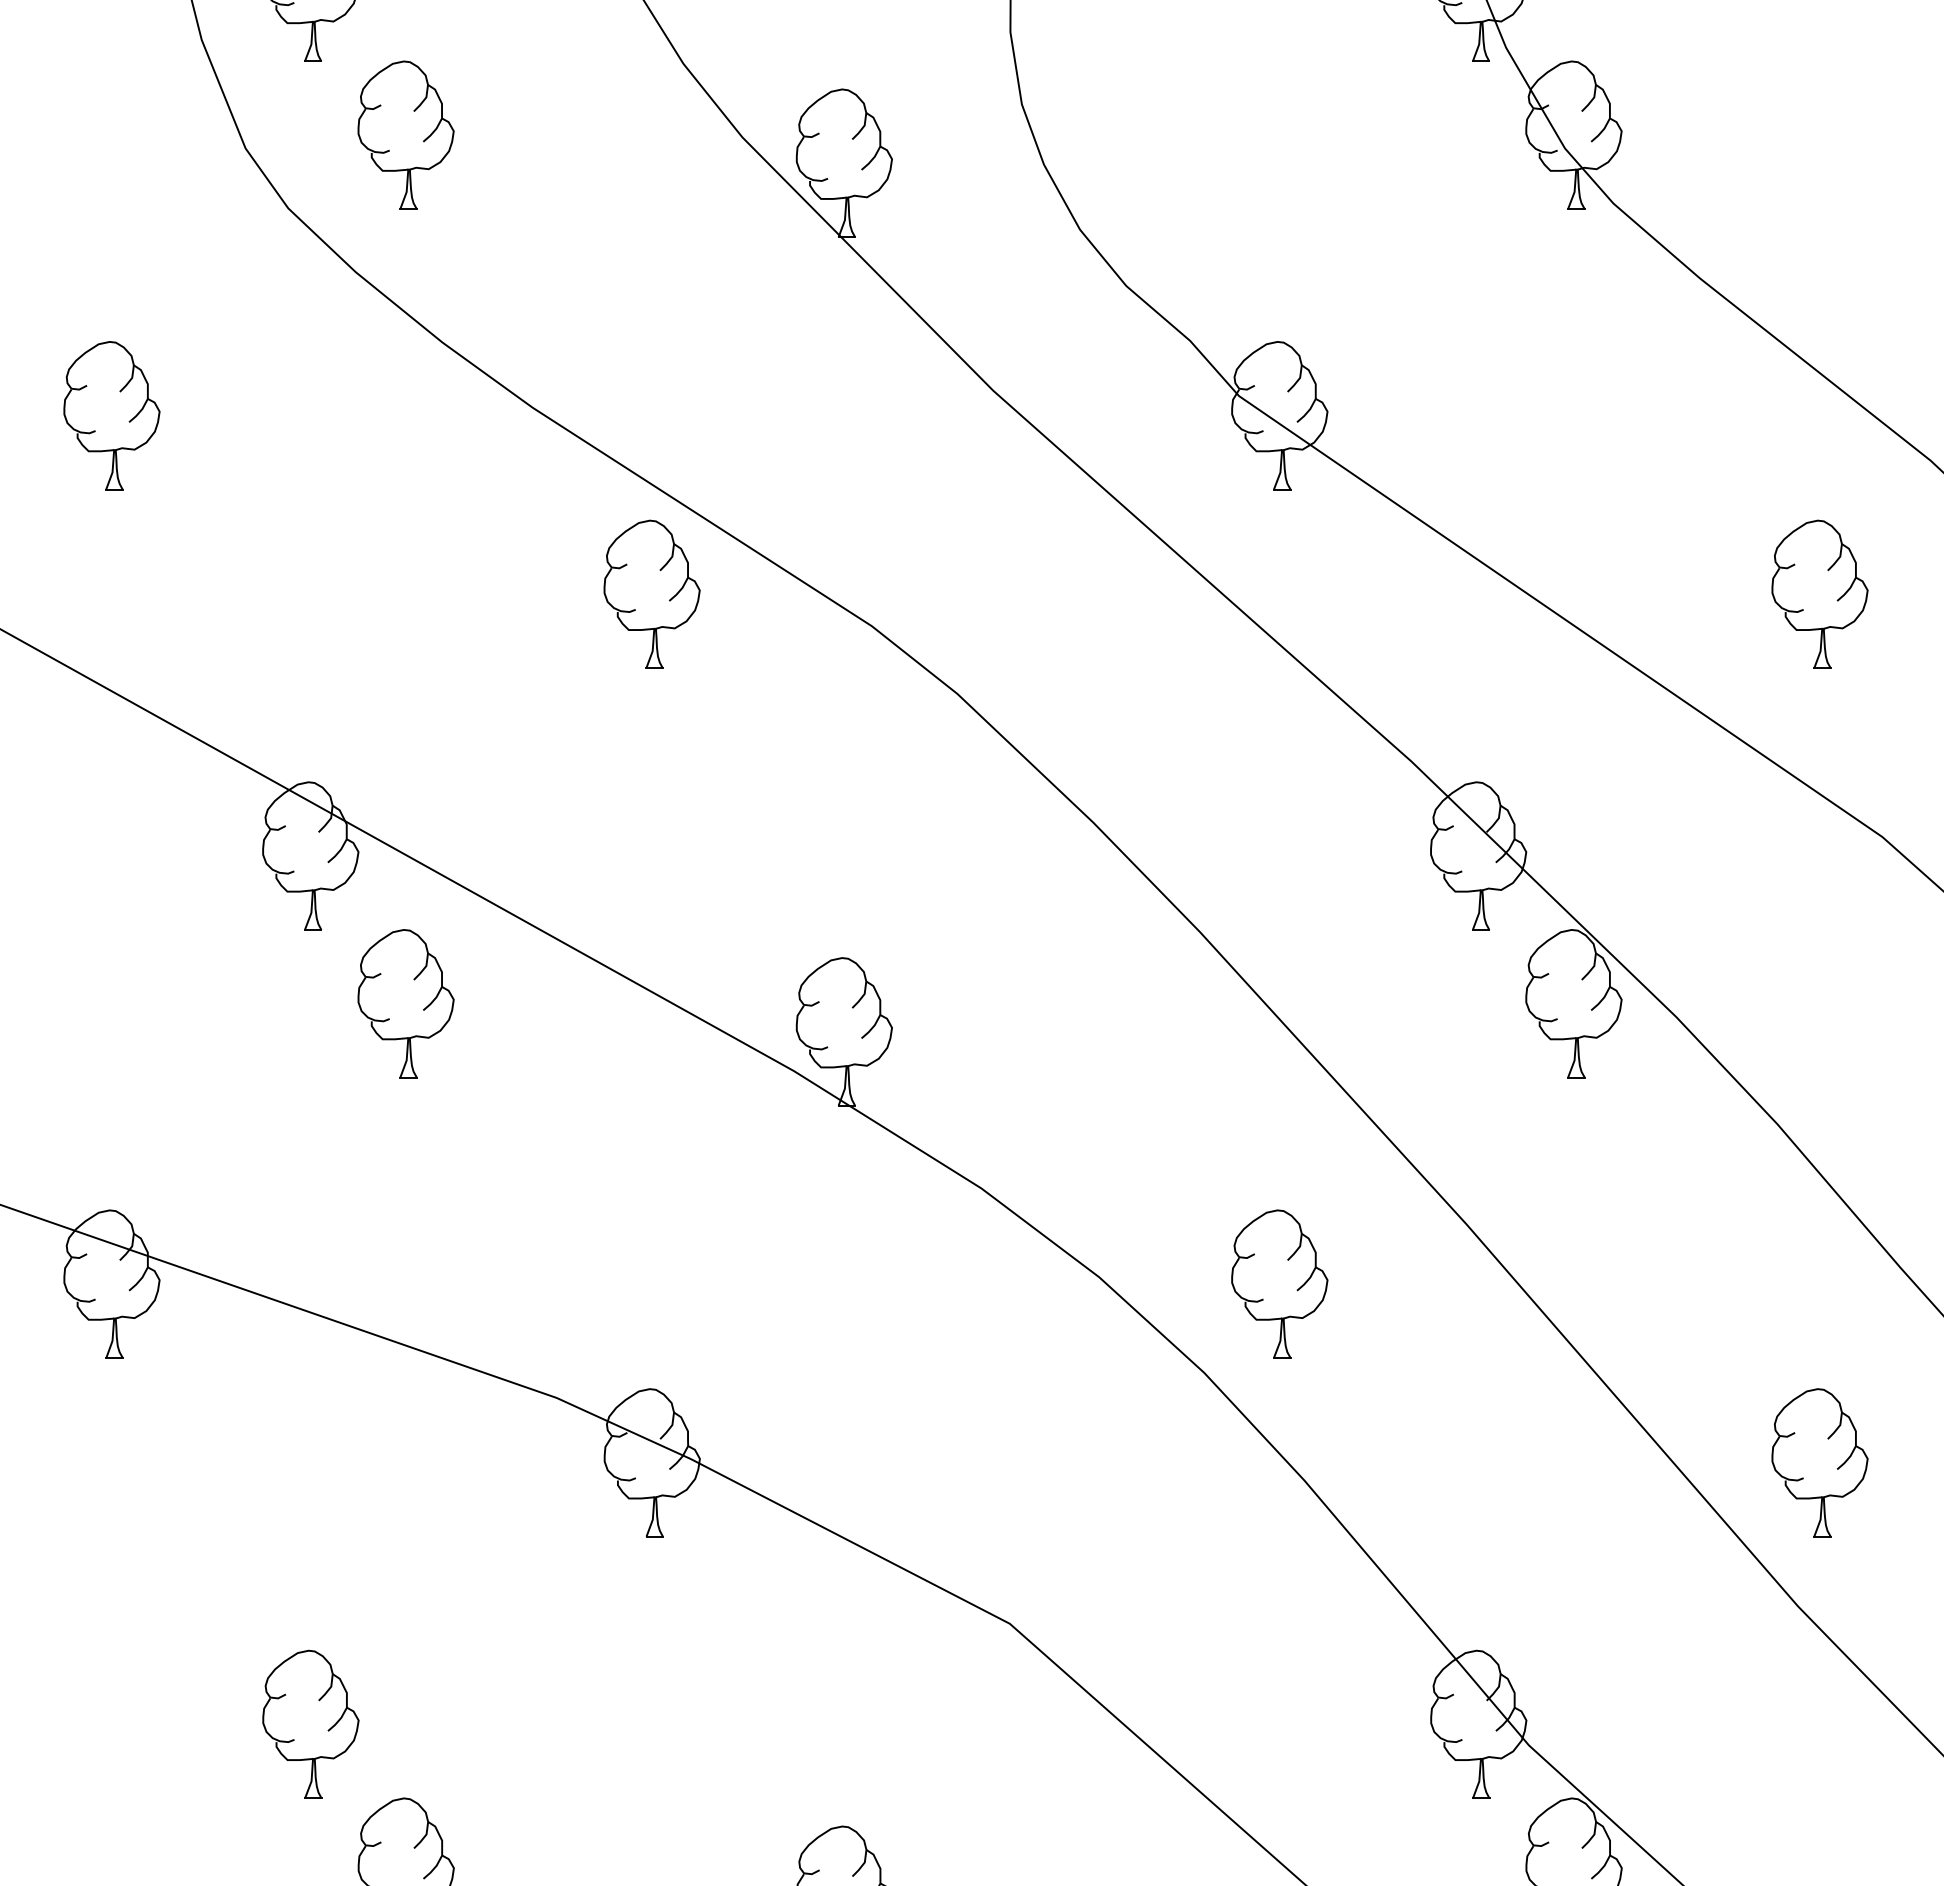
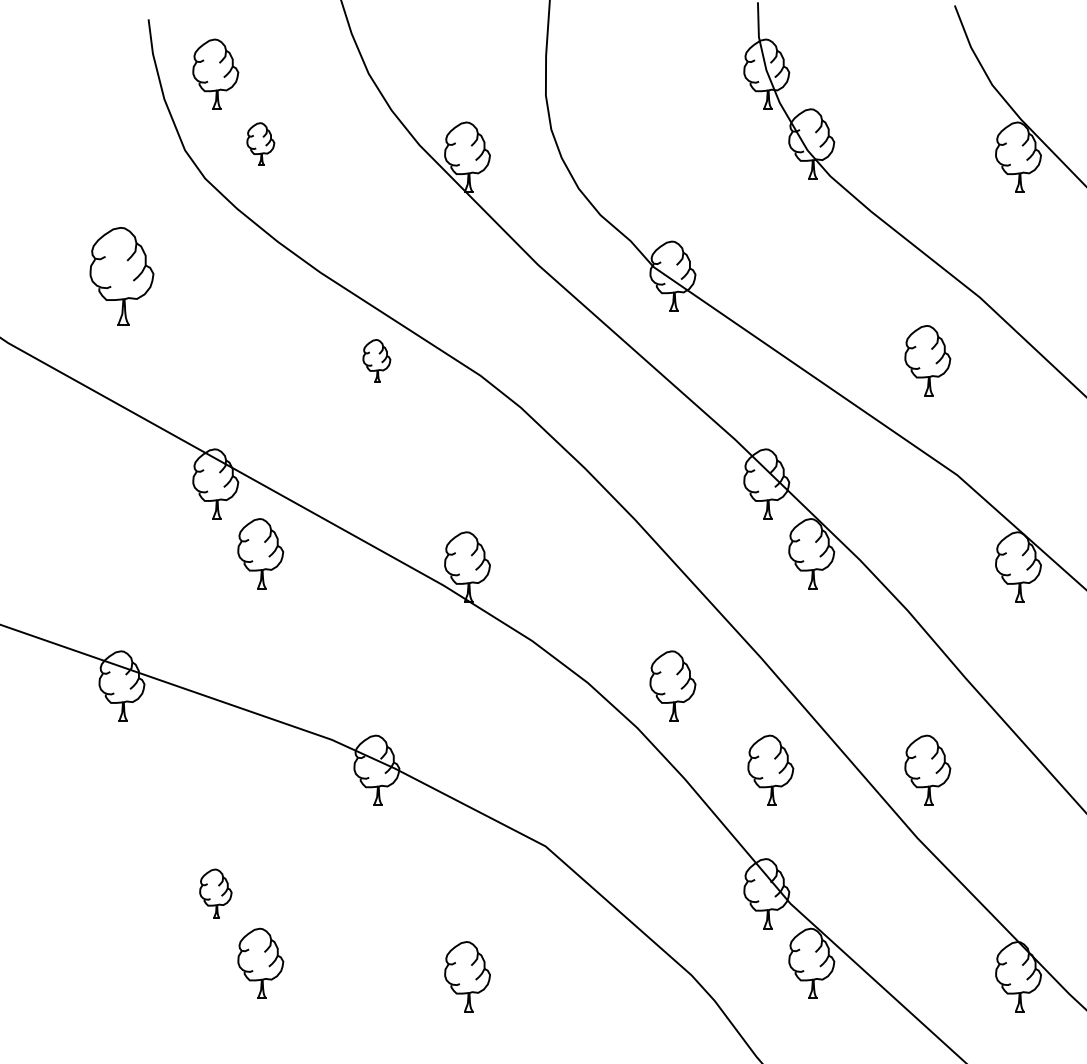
part: (405, 133) -> (260, 143), size x0.6
part: (110, 413) -> (121, 275), size x1.4
part: (651, 593) -> (376, 360), size x0.6
part: (1486, 1460) -> (770, 769), added
part: (310, 1723) -> (215, 893), size x0.7

